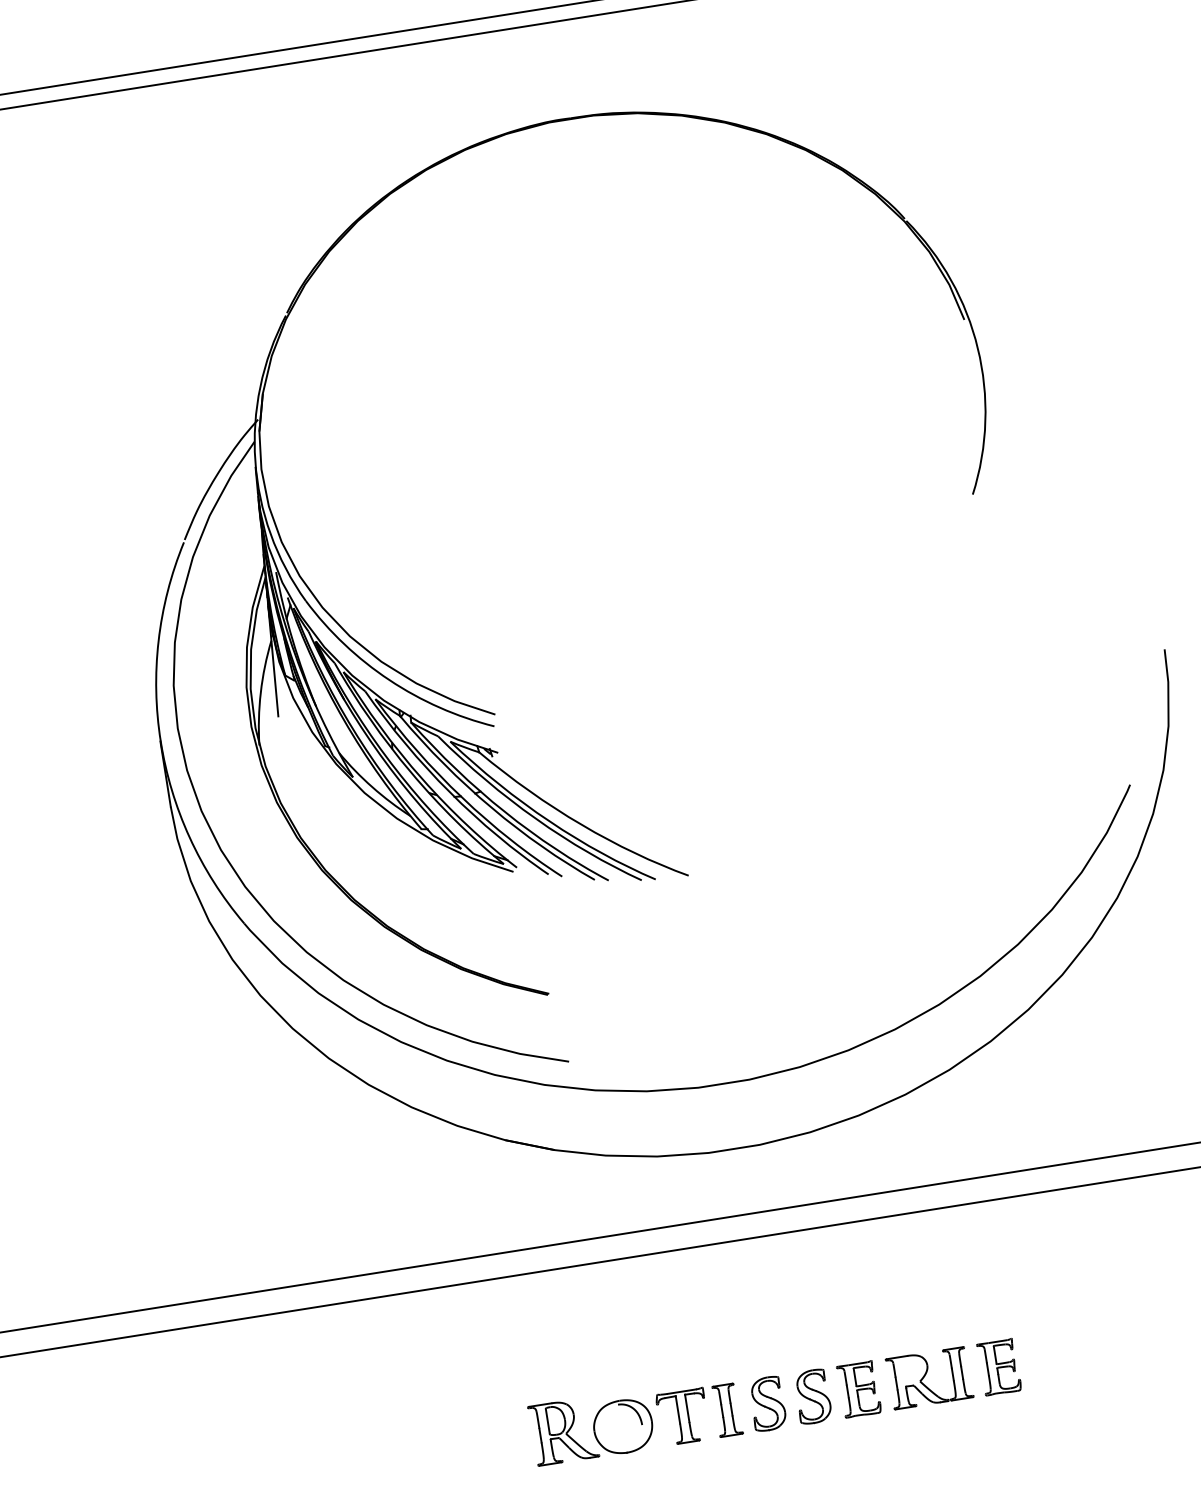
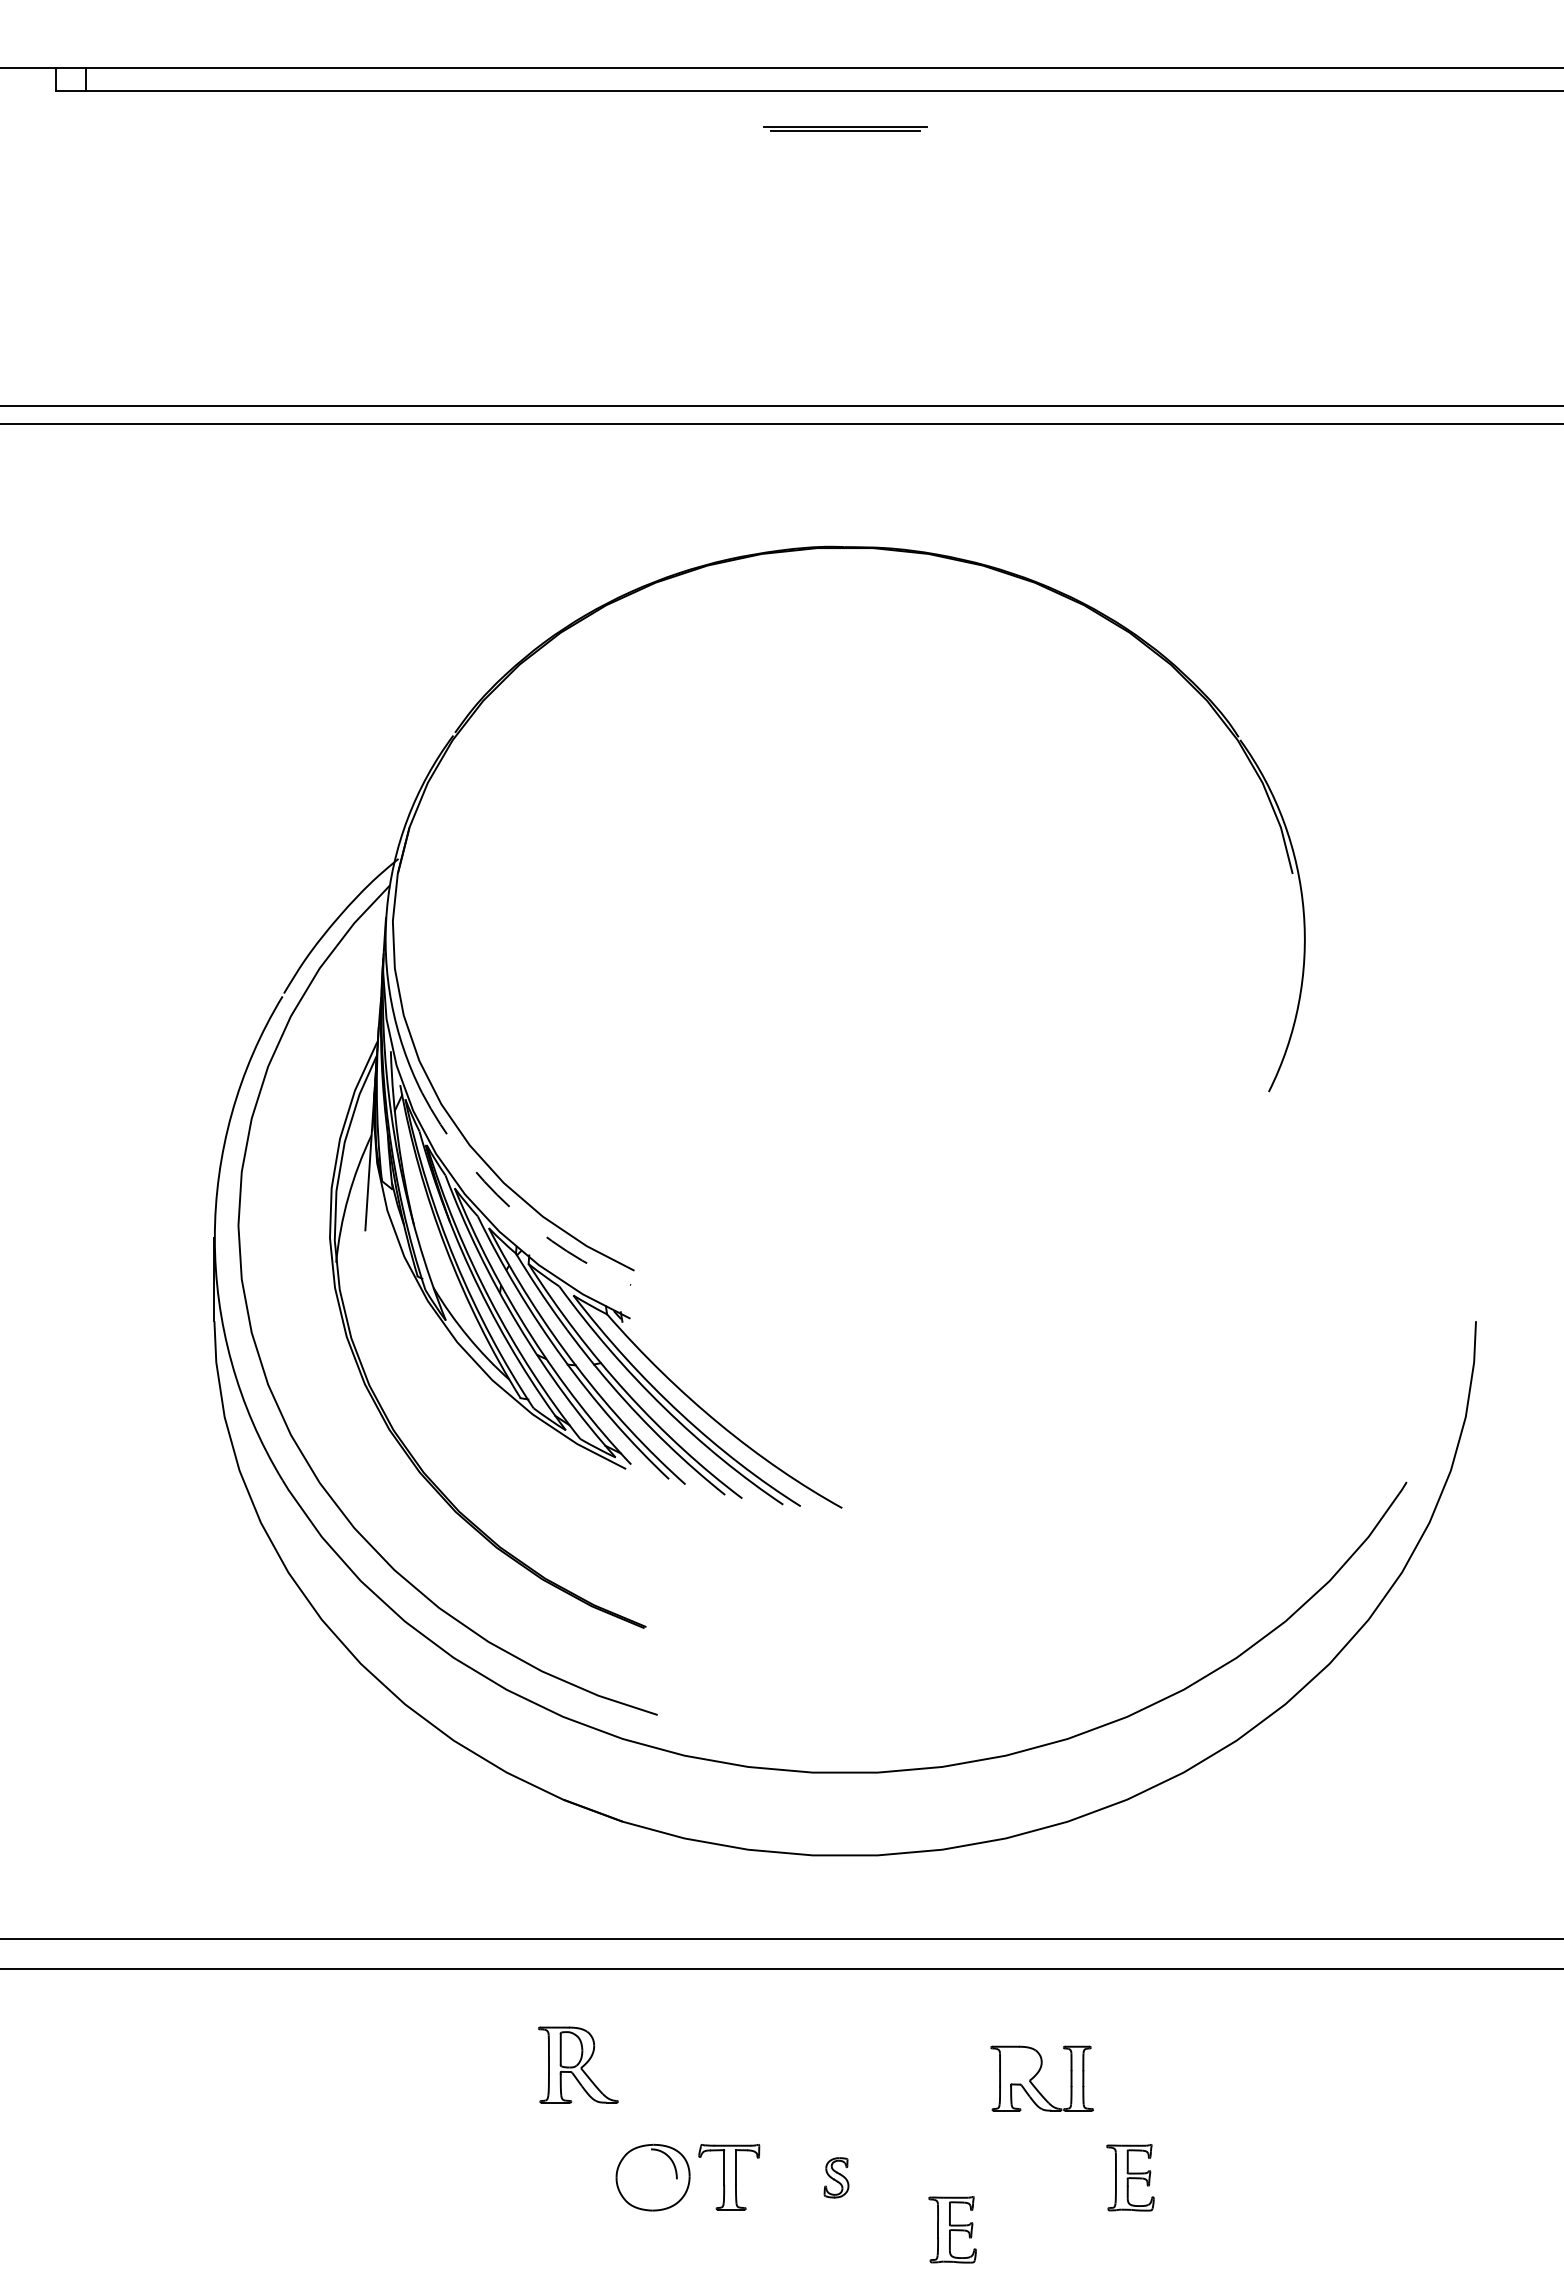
arc: (389, 680) -> (509, 1207), solid -> dashed
part: (929, 1378) -> (1041, 2078), moved
part: (859, 1389) -> (952, 2229), moved
part: (812, 1396) -> (893, 2177), removed
part: (767, 1403) -> (836, 2177), size x0.6
part: (727, 1410) -> (785, 2177), removed
part: (563, 1431) -> (578, 2064), moved

